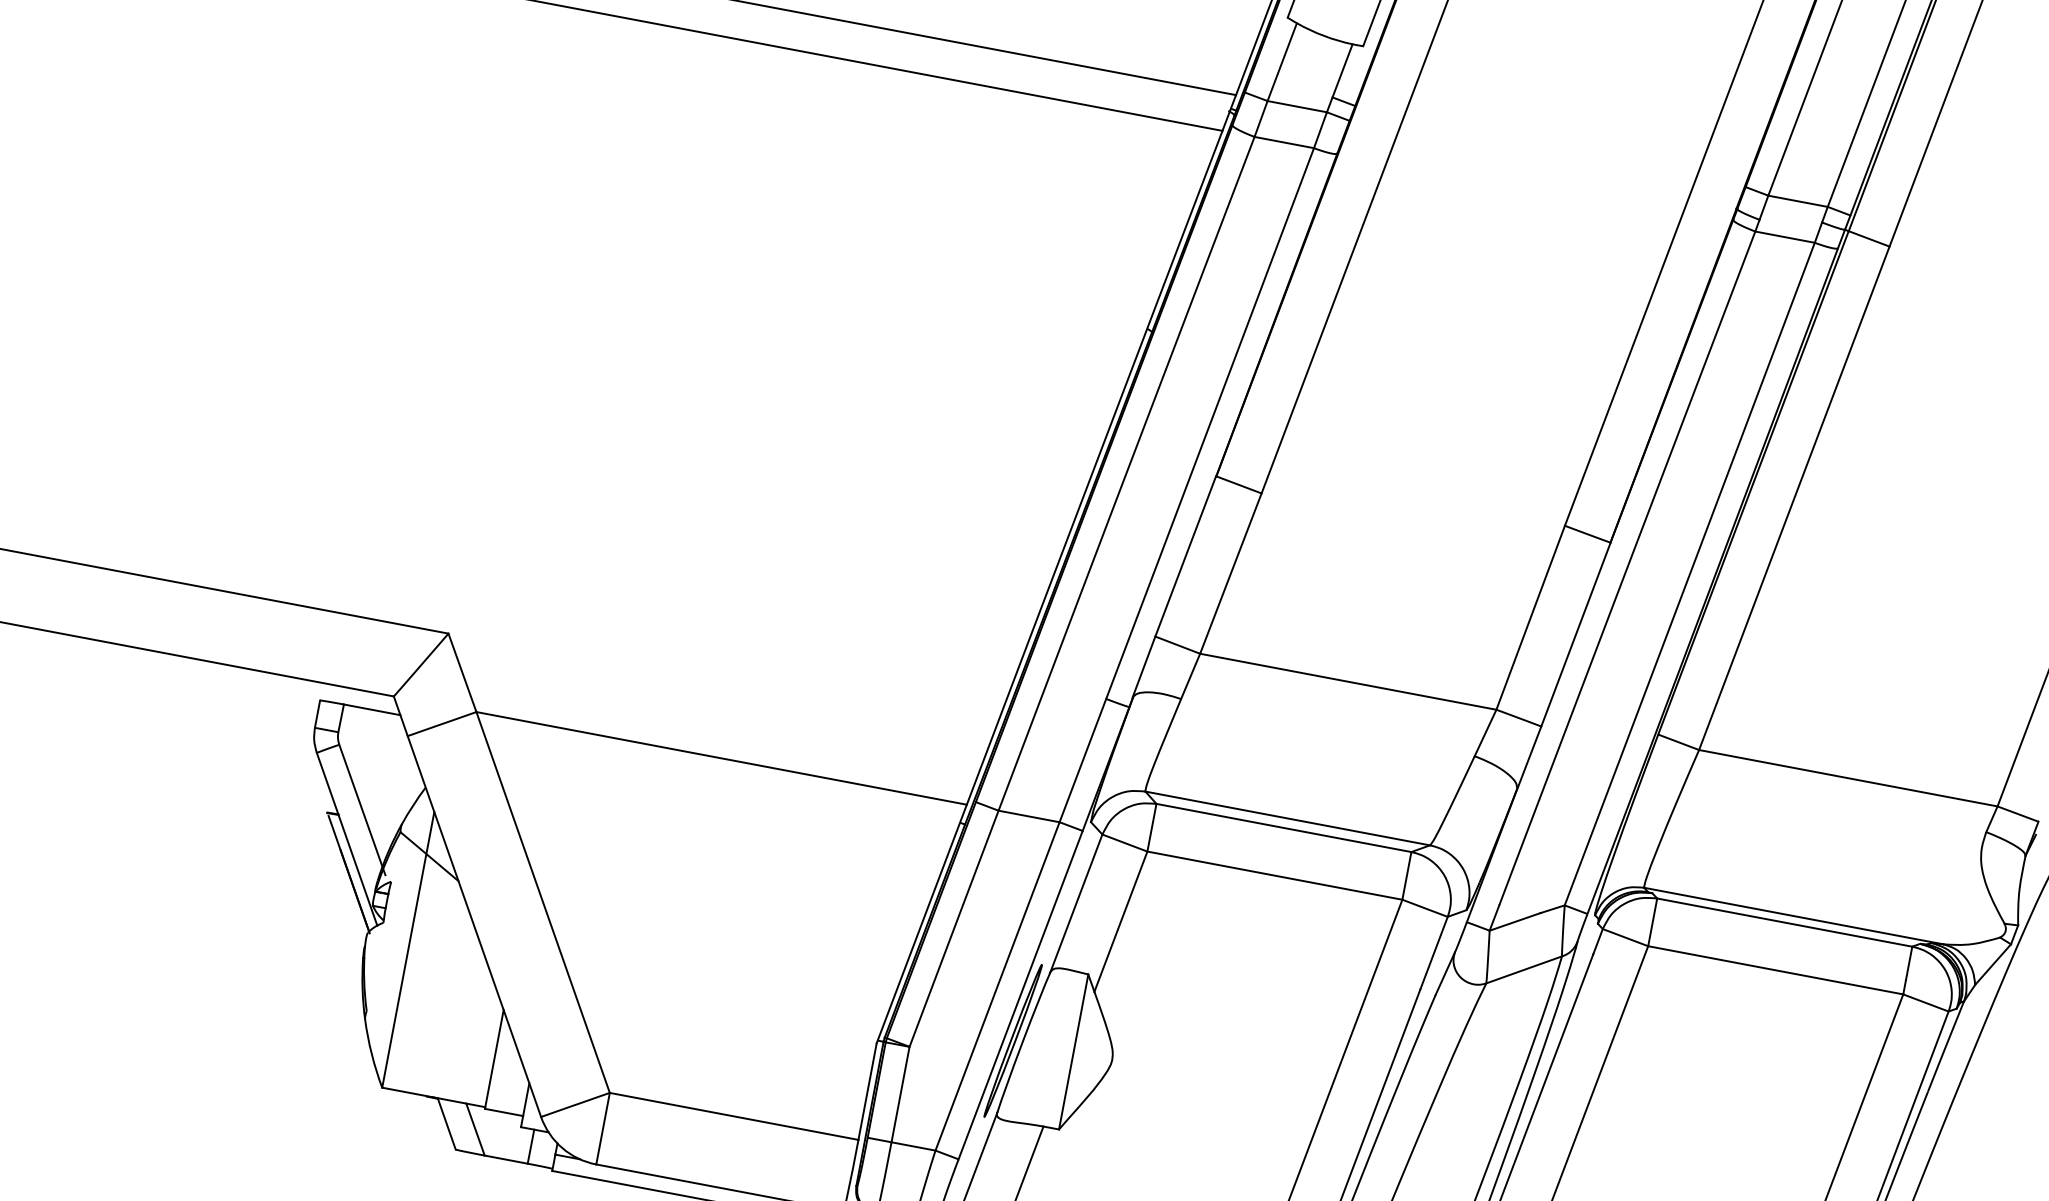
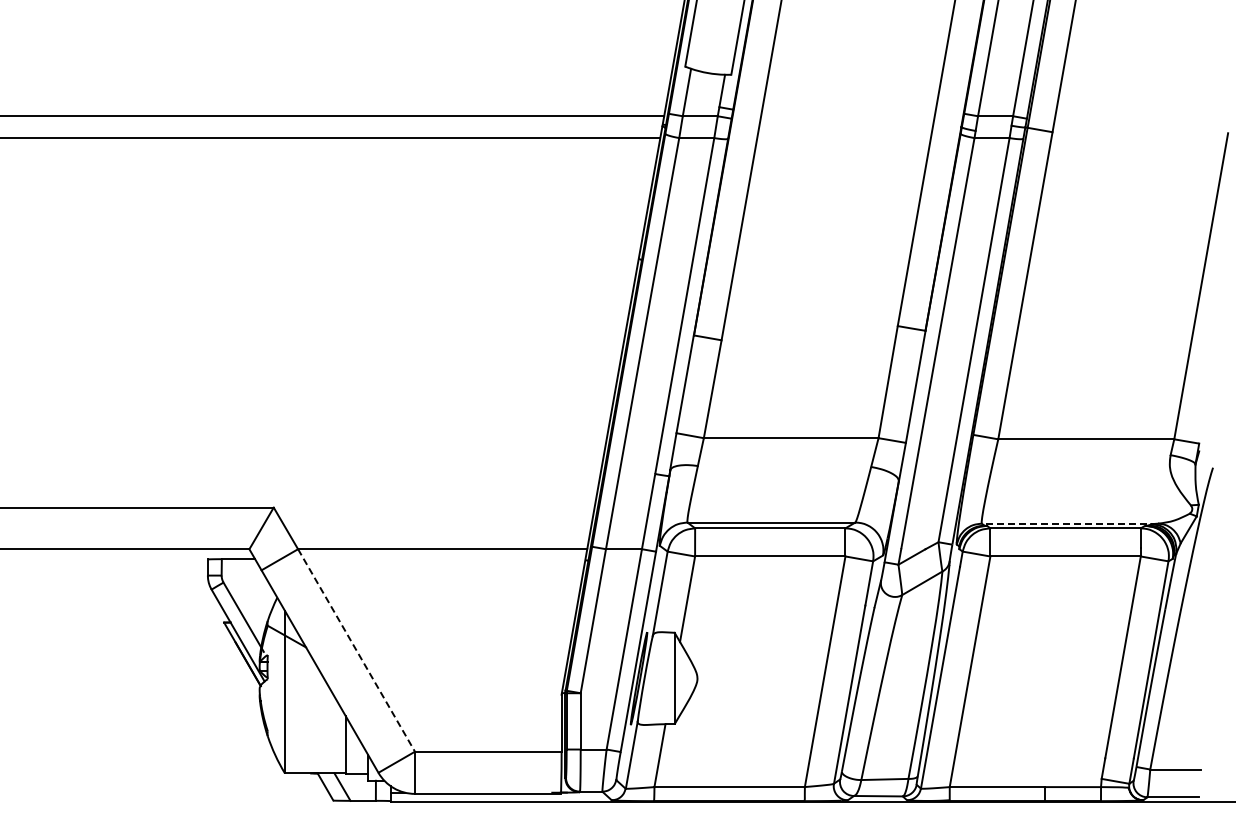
line: (543, 902) -> (356, 650), solid -> dashed
line: (1792, 915) -> (1069, 523), solid -> dashed

